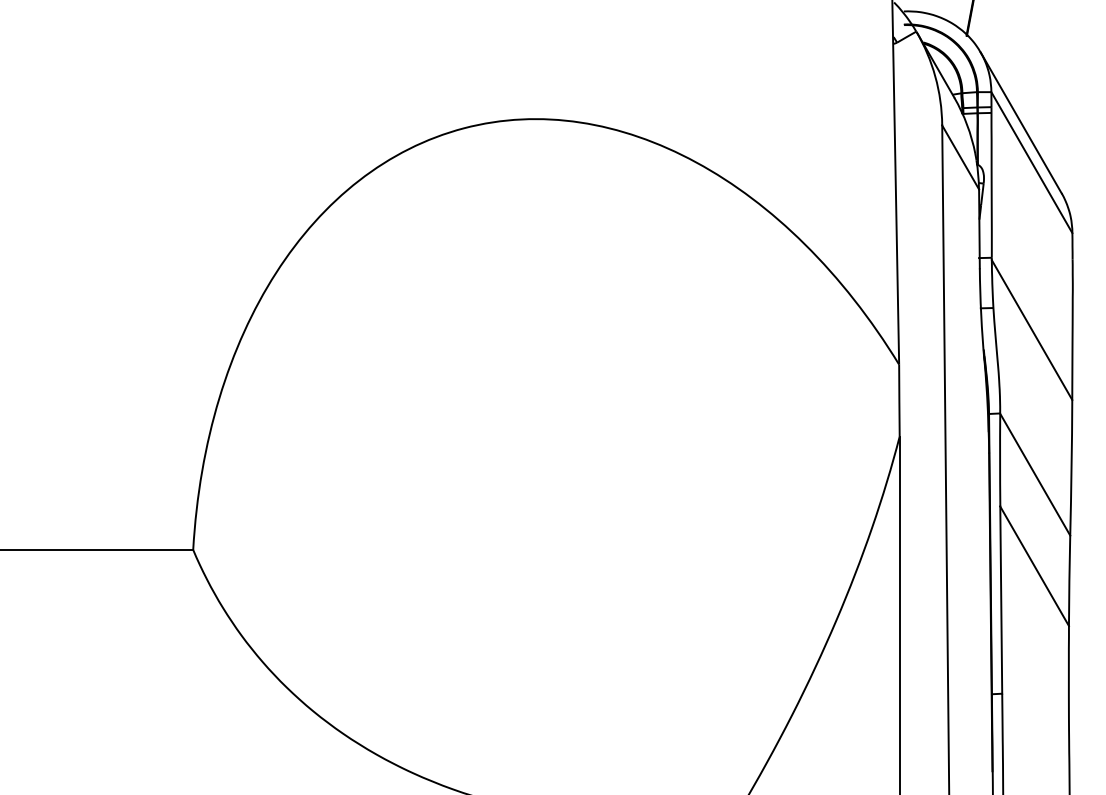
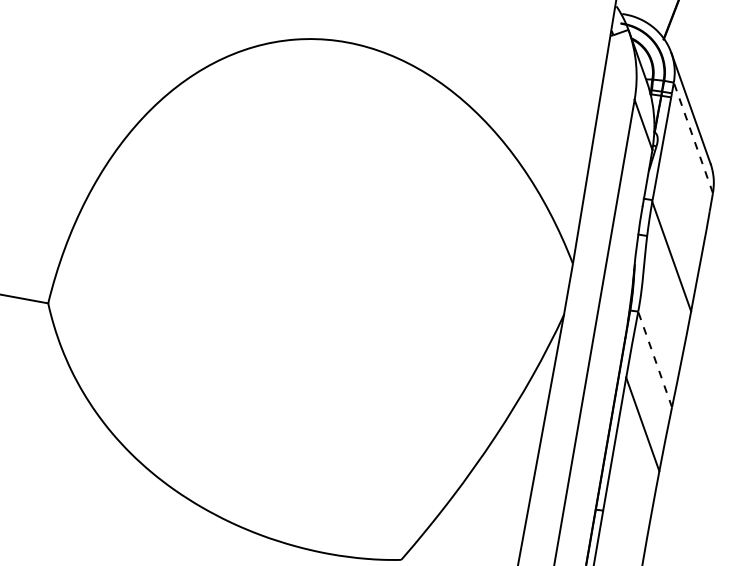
line: (1031, 162) -> (693, 137), solid -> dashed
line: (1034, 474) -> (654, 359), solid -> dashed

